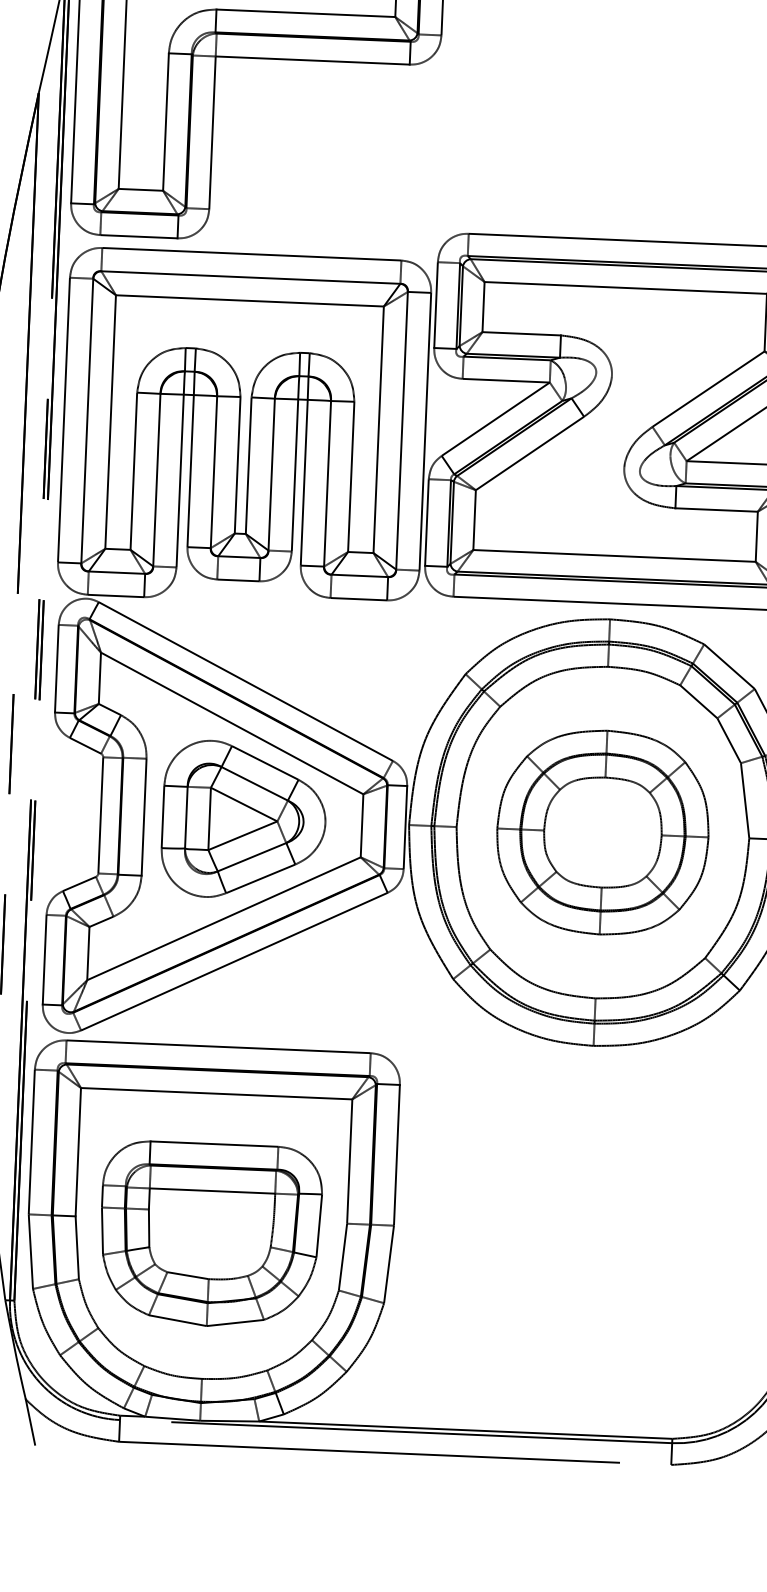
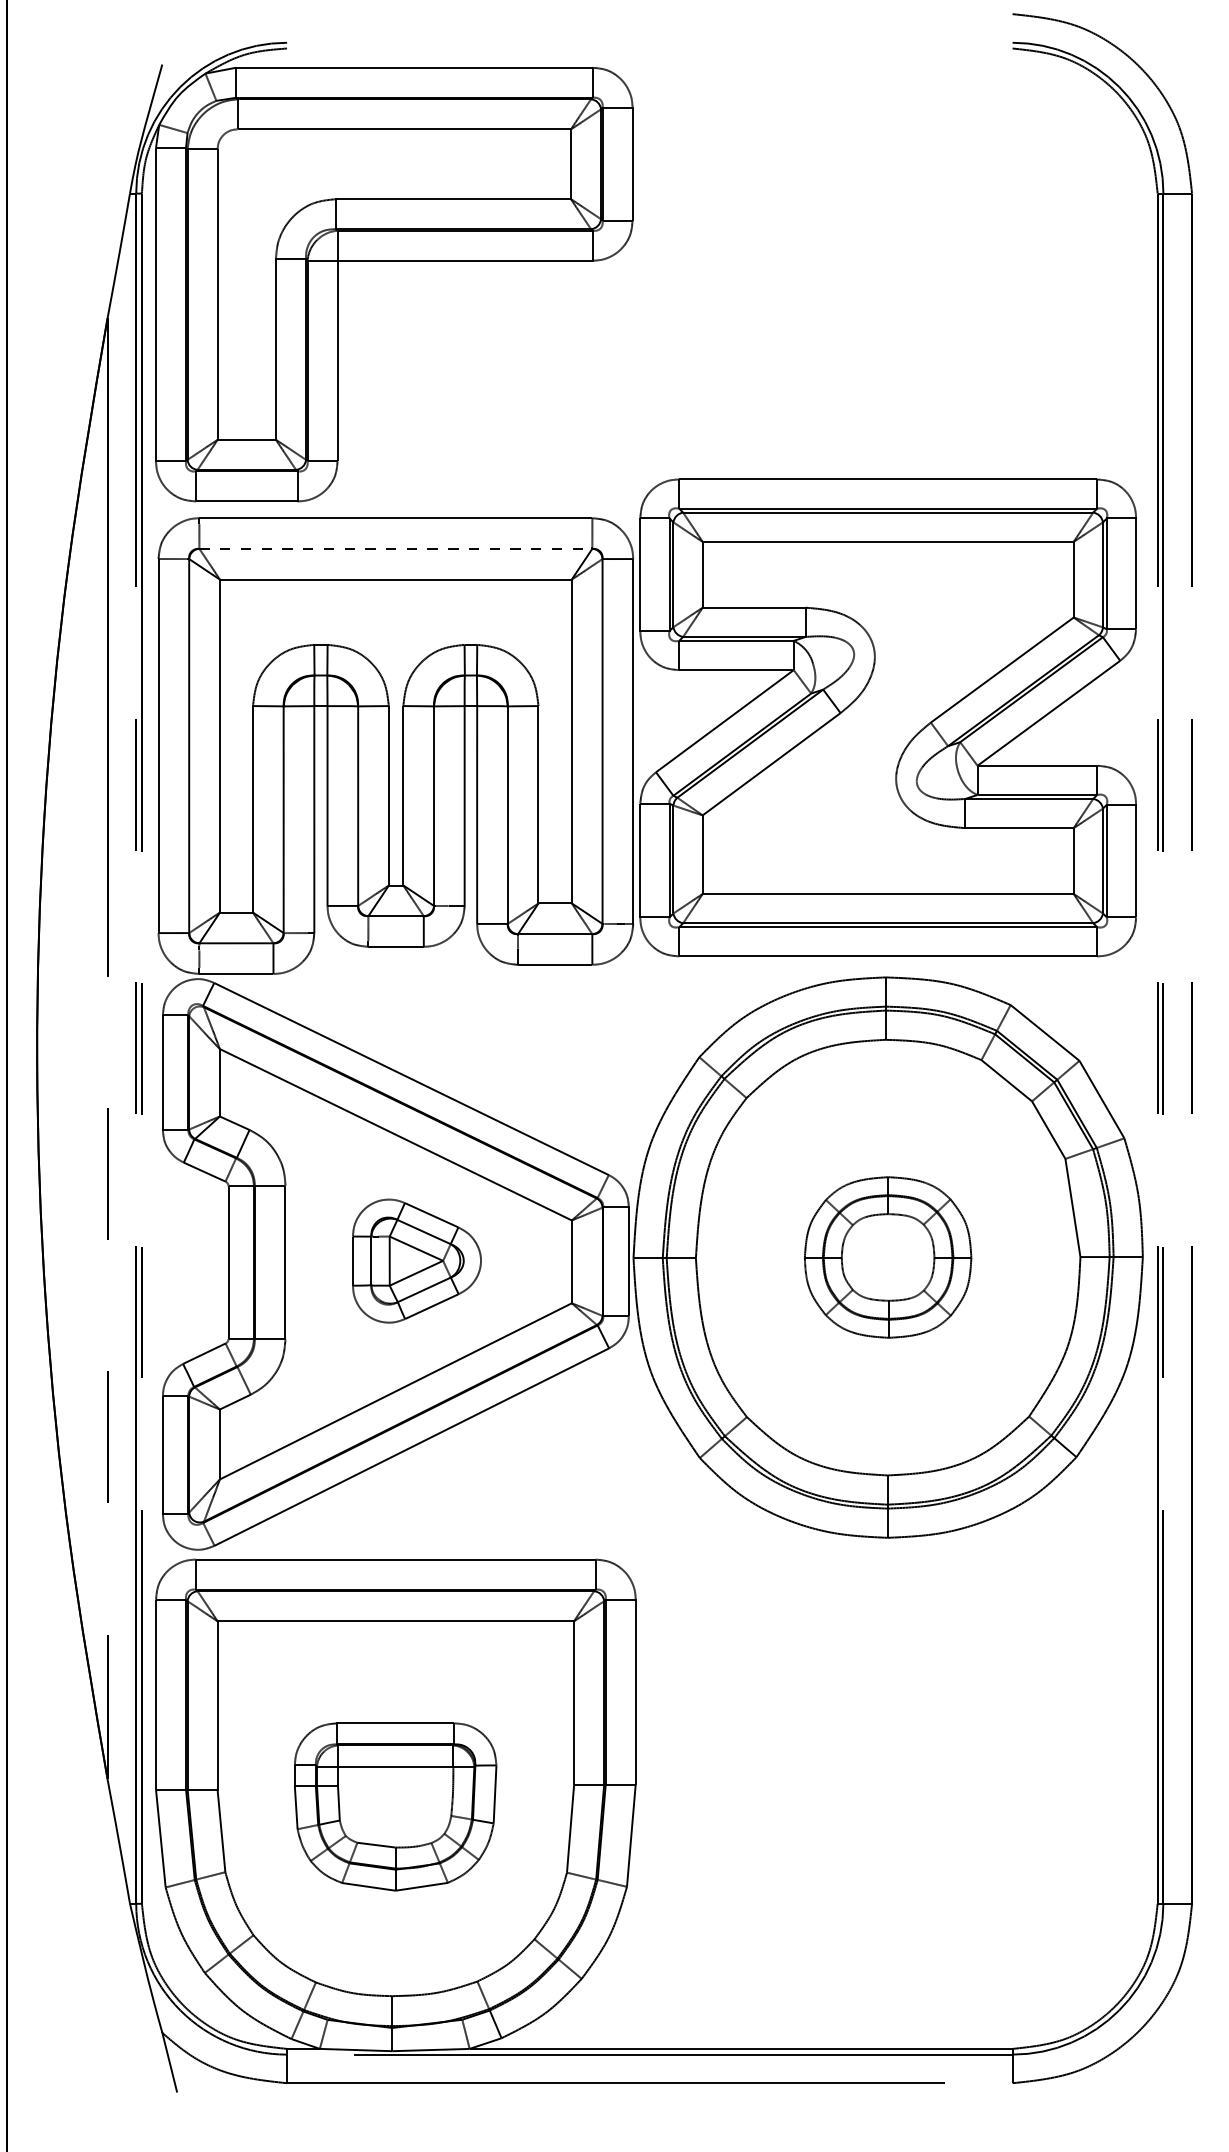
line: (251, 277) -> (396, 548), solid -> dashed
part: (243, 819) -> (416, 1260), size x0.6
part: (602, 832) -> (887, 1257), size x0.6
part: (210, 1234) -> (395, 1806), size x0.7

